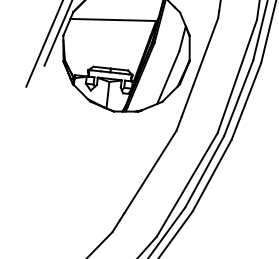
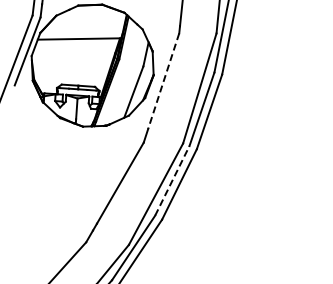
line: (199, 67) -> (163, 81), solid -> dashed
line: (204, 171) -> (172, 180), solid -> dashed

